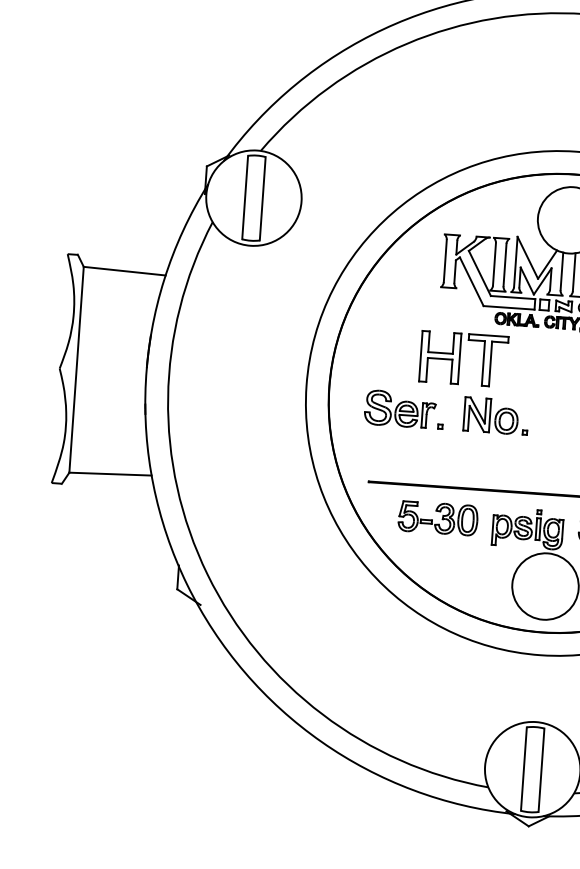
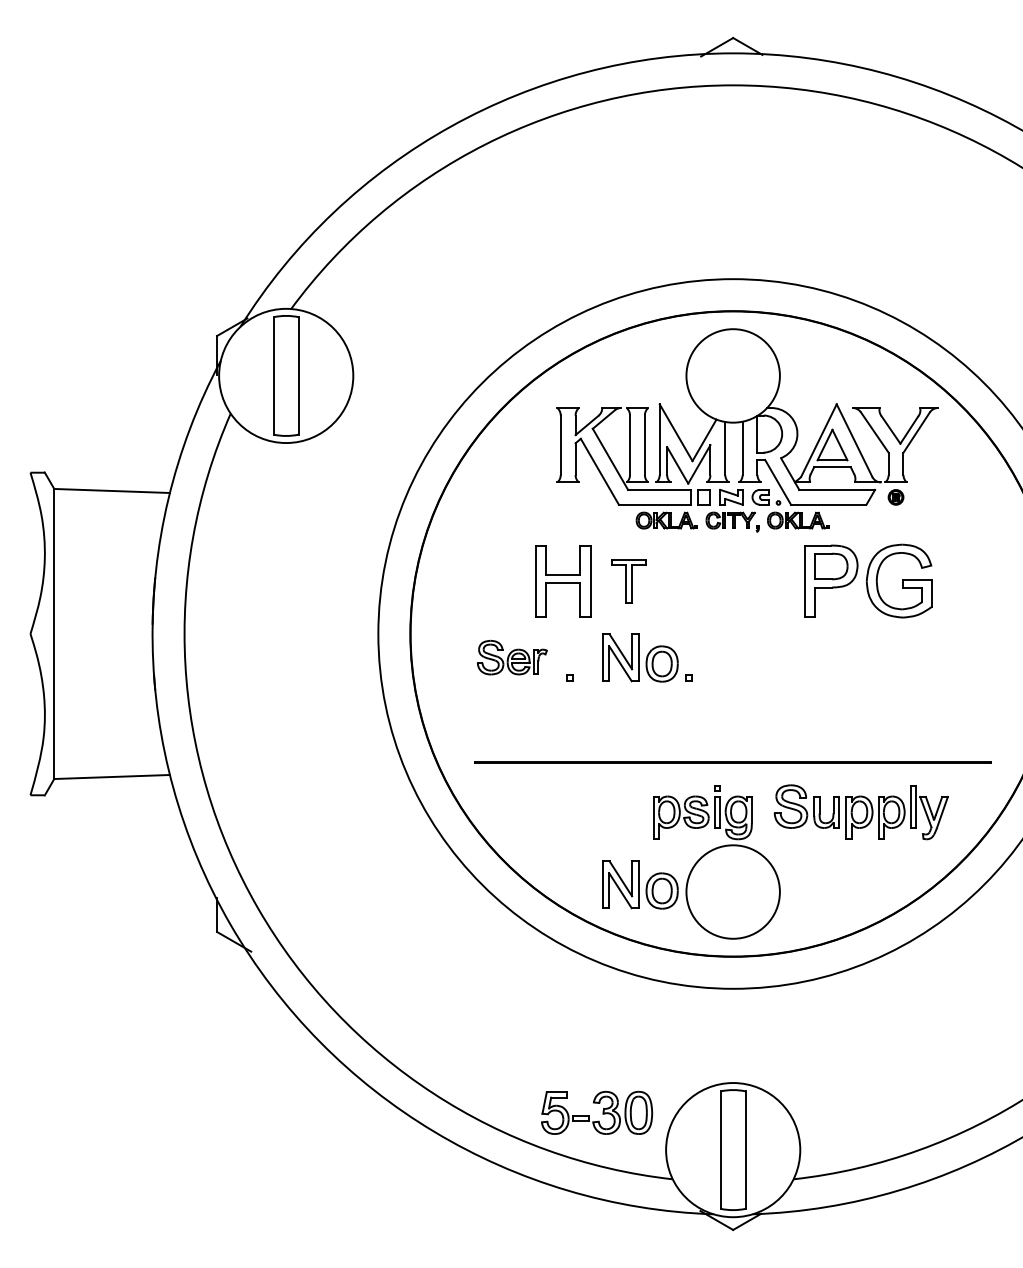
part: (486, 361) -> (628, 581), size x0.6
part: (400, 409) -> (512, 657), size x0.7
part: (438, 518) -> (597, 1112), moved
part: (480, 576) -> (640, 884), added

